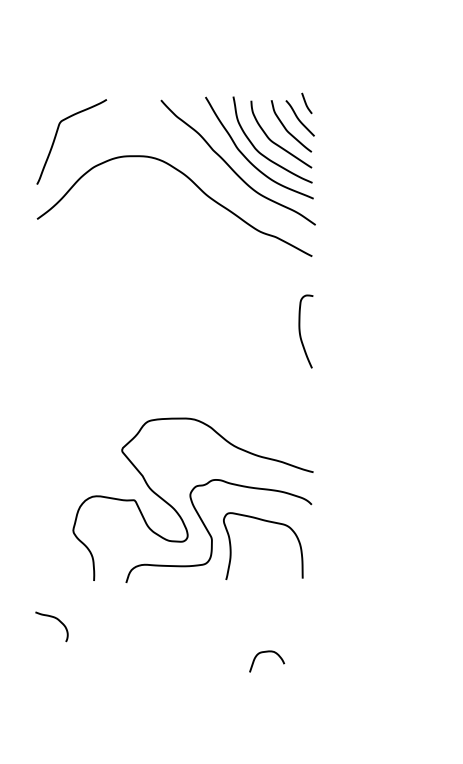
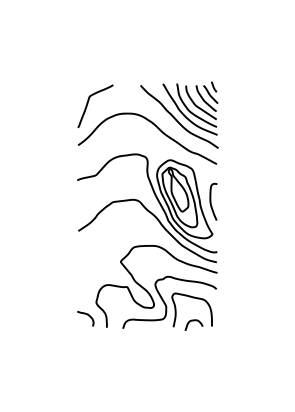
part: (174, 344) -> (147, 208), added
curve: (55, 620) -> (87, 315), moved
curve: (265, 653) -> (193, 321), moved

